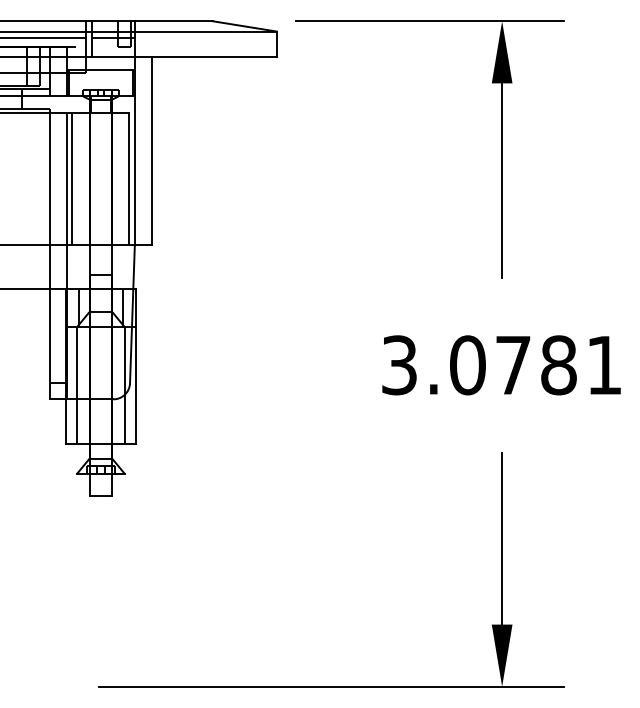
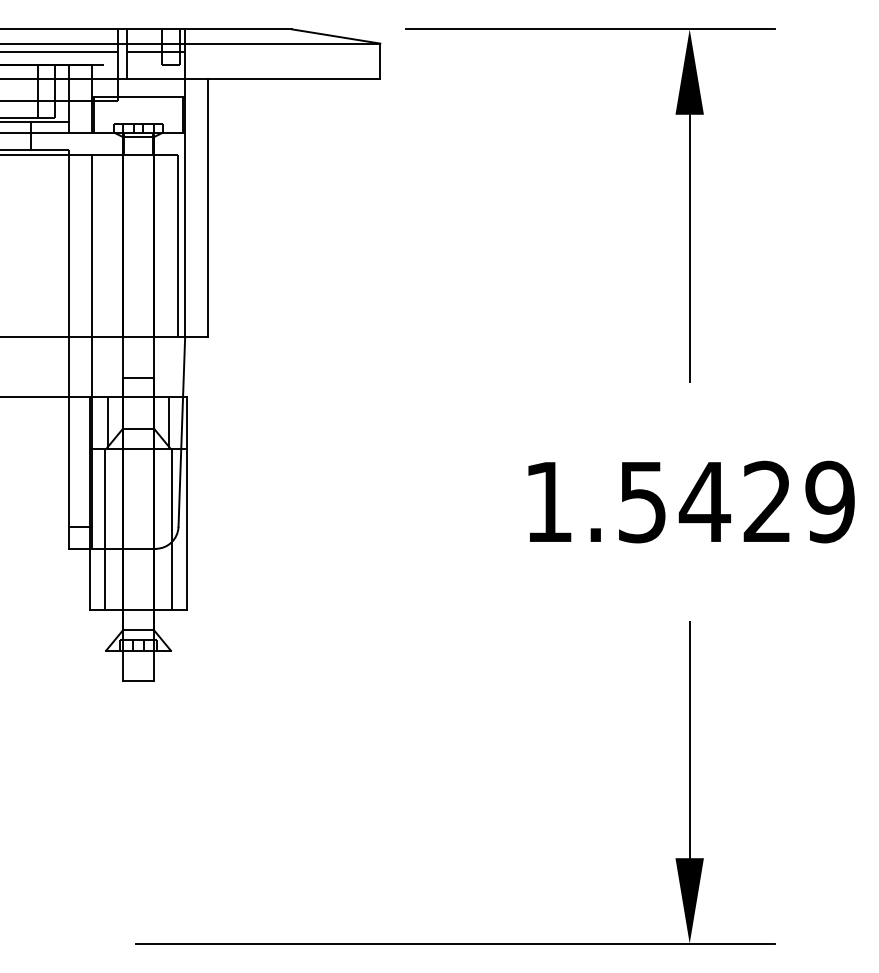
line: (72, 178) -> (99, 245), removed
text: (502, 365) -> (690, 502), 3.0781 -> 1.5429

